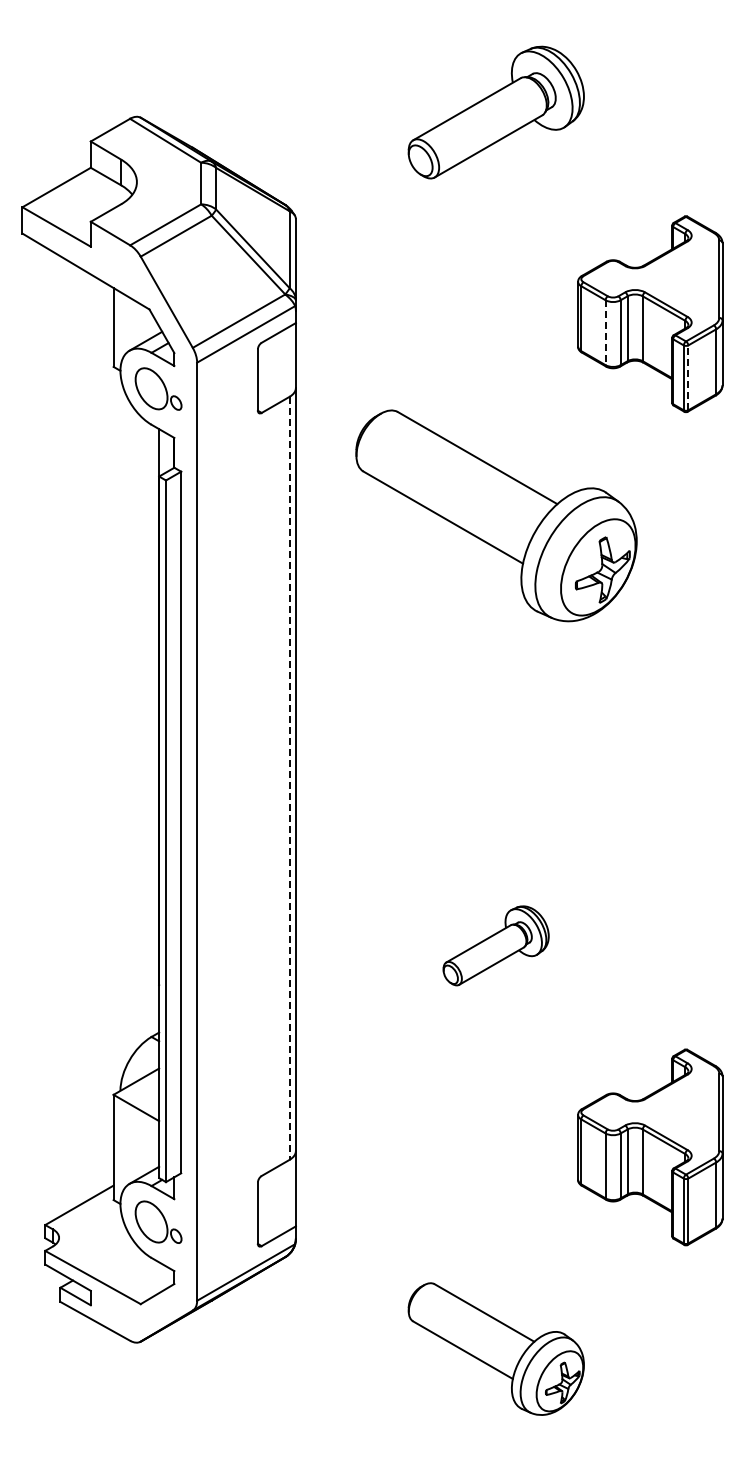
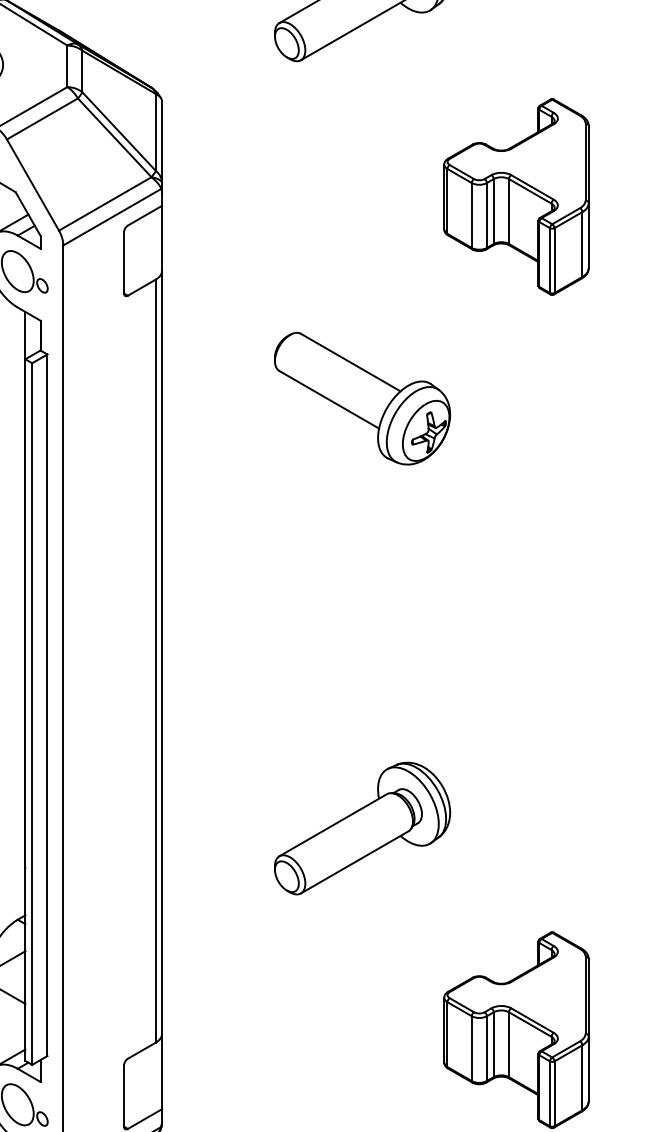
line: (605, 333) -> (471, 216), dashed -> solid
line: (688, 377) -> (554, 260), dashed -> solid
part: (495, 515) -> (361, 398), size x0.62
line: (289, 778) -> (155, 661), dashed -> solid
part: (495, 945) -> (361, 828), size x1.67

